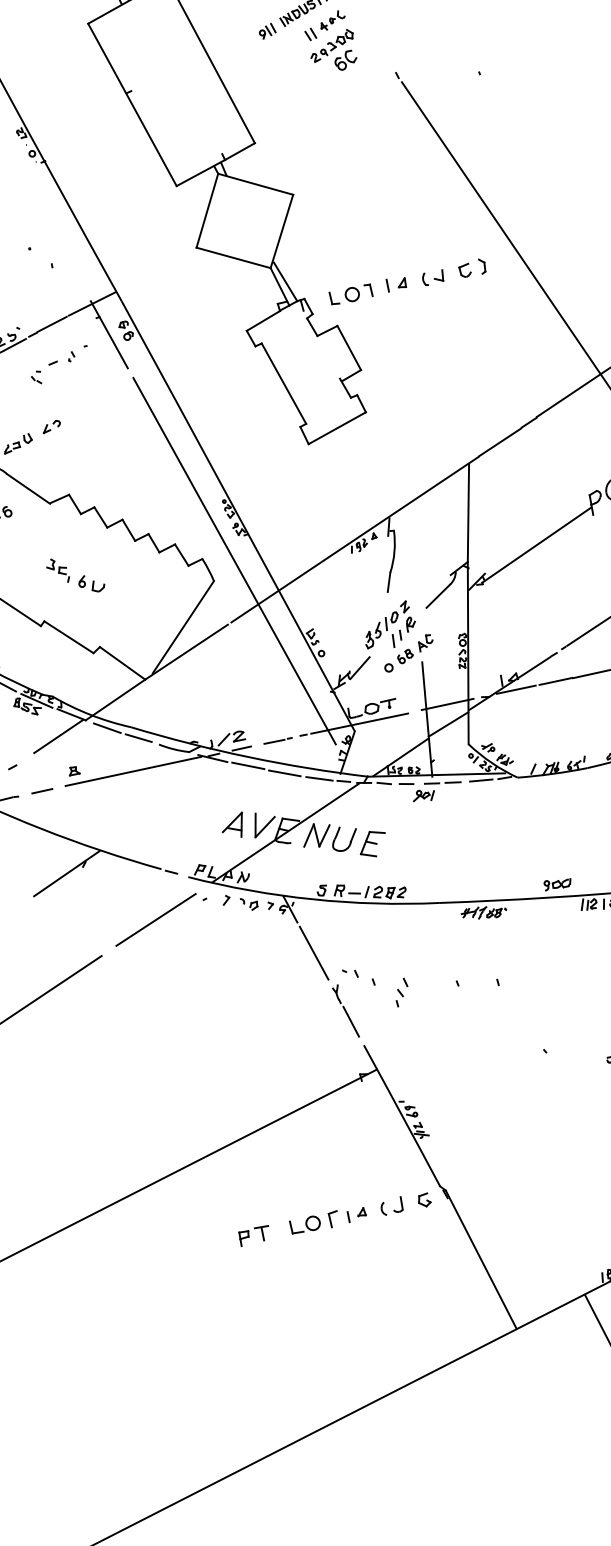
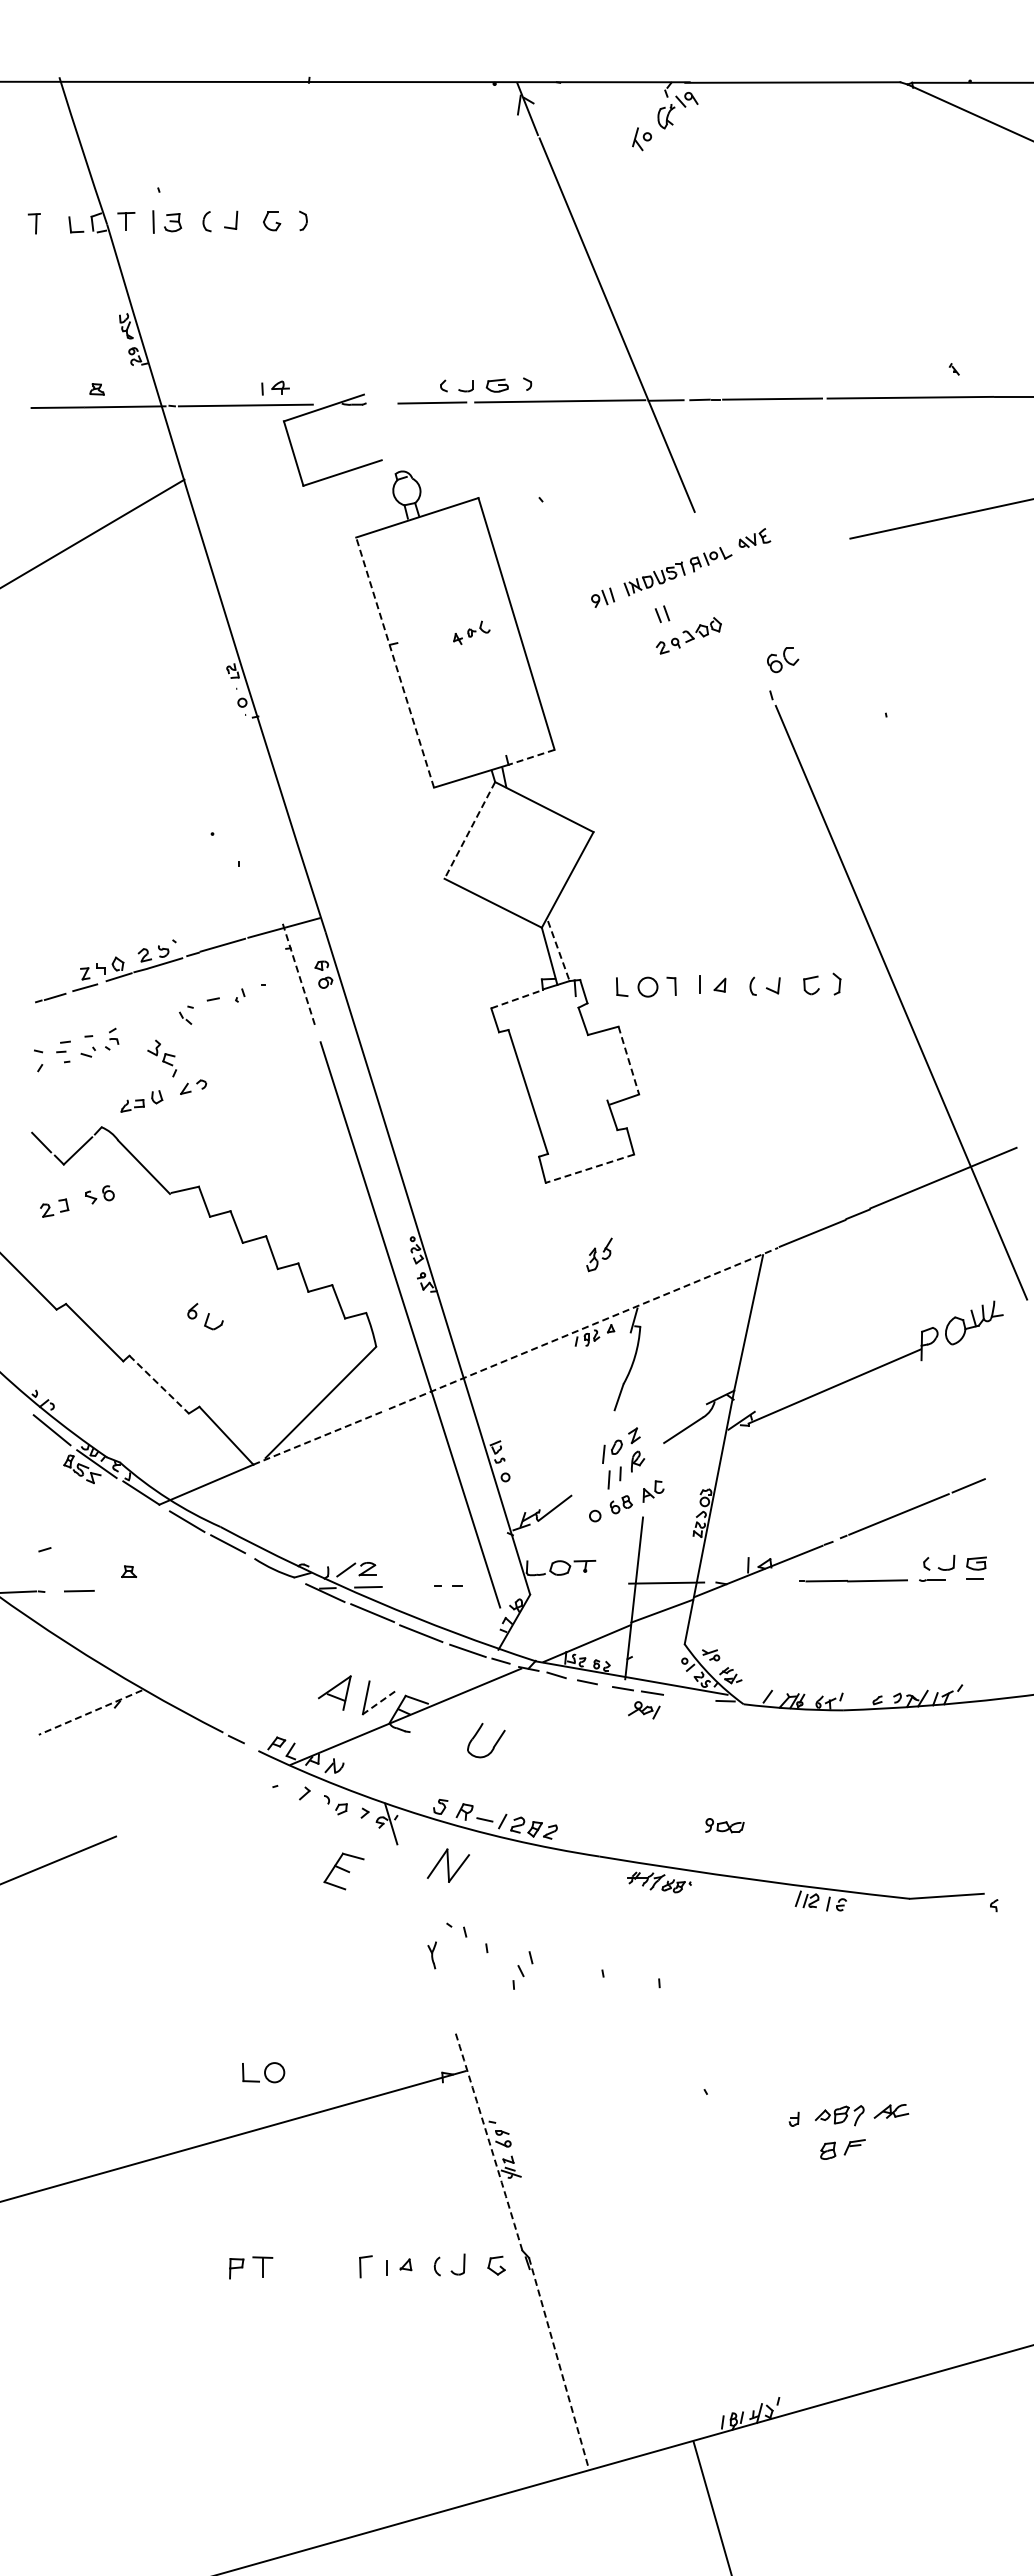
part: (332, 20) -> (471, 632), moved
part: (346, 60) -> (783, 660), moved
line: (132, 104) -> (395, 662), solid -> dashed
line: (239, 151) -> (531, 757), solid -> dashed
line: (207, 210) -> (469, 830), solid -> dashed
line: (285, 282) -> (558, 951), solid -> dashed
line: (263, 321) -> (517, 999), solid -> dashed
line: (109, 335) -> (299, 976), solid -> dashed
line: (349, 348) -> (629, 1061), solid -> dashed
line: (336, 428) -> (589, 1168), solid -> dashed
line: (354, 539) -> (583, 1328), solid -> dashed
part: (57, 571) -> (161, 1058), moved
part: (373, 635) -> (599, 1254), moved
line: (69, 637) -> (159, 1385), solid -> dashed
line: (186, 651) -> (318, 1437), solid -> dashed
line: (516, 689) -> (766, 1581), removed
line: (359, 723) -> (539, 1584), removed
line: (58, 736) -> (116, 1519), removed
line: (274, 741) -> (415, 1586), removed
line: (133, 771) -> (211, 1588), removed
line: (481, 780) -> (692, 1697), removed
part: (424, 795) -> (644, 1710), moved
line: (265, 826) -> (379, 1702), solid -> dashed
part: (316, 835) -> (447, 1865), moved
part: (372, 844) -> (343, 1871), moved
line: (66, 873) -> (90, 1712), solid -> dashed
part: (557, 883) -> (724, 1825), moved
line: (155, 919) -> (201, 1801), removed
line: (313, 953) -> (411, 1891), removed
line: (351, 1021) -> (444, 1996), removed
arc: (402, 1115) -> (489, 2141), solid -> dashed
part: (305, 1224) -> (263, 2072), moved
line: (481, 1260) -> (559, 2364), solid -> dashed

